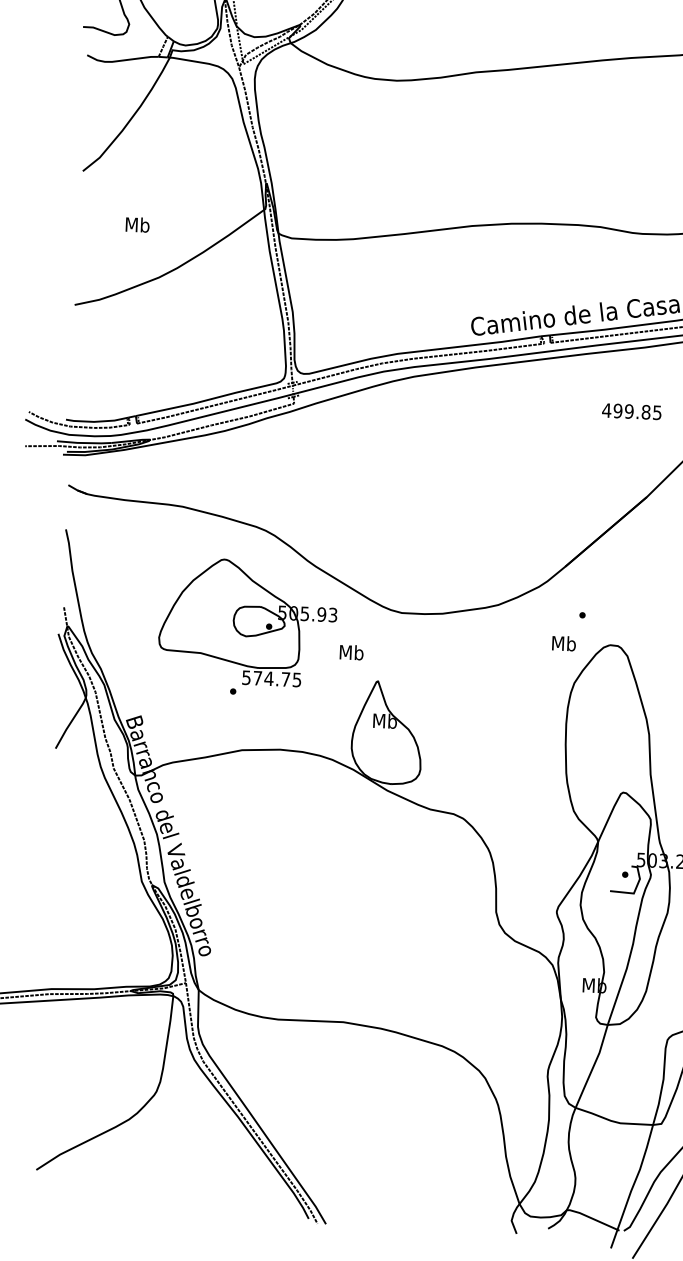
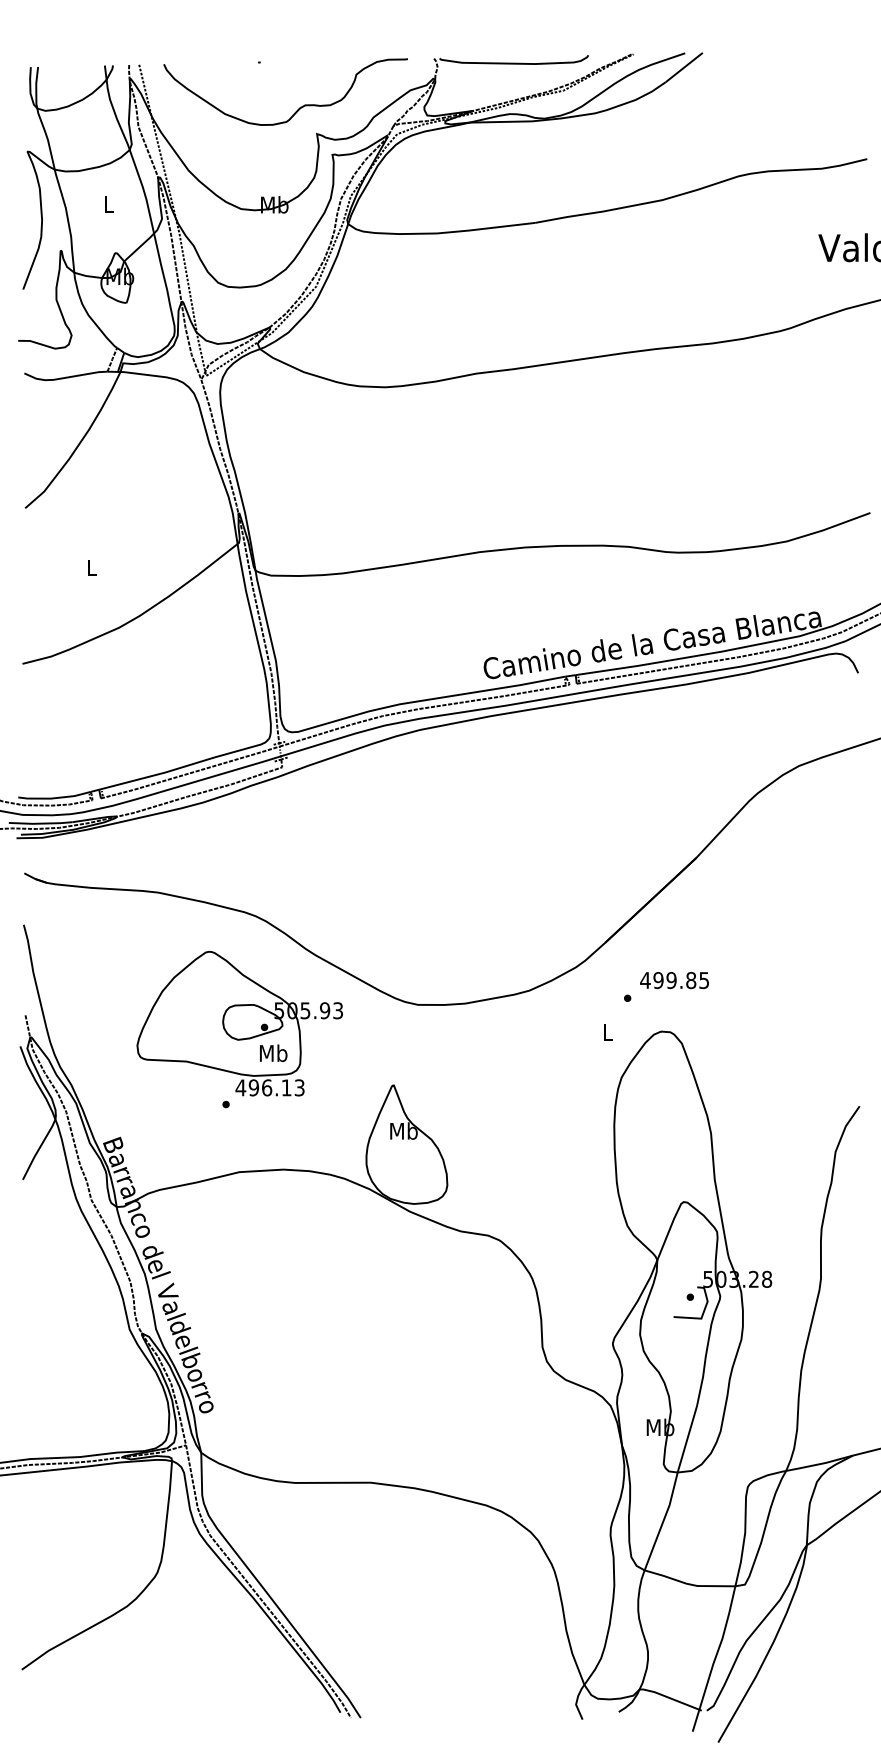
text: (137, 224) -> (91, 567), Mb -> L
text: (631, 411) -> (674, 980), moved
text: (563, 643) -> (607, 1031), Mb -> L
text: (351, 651) -> (273, 1052), moved
text: (271, 678) -> (269, 1087), 574.75 -> 496.13

